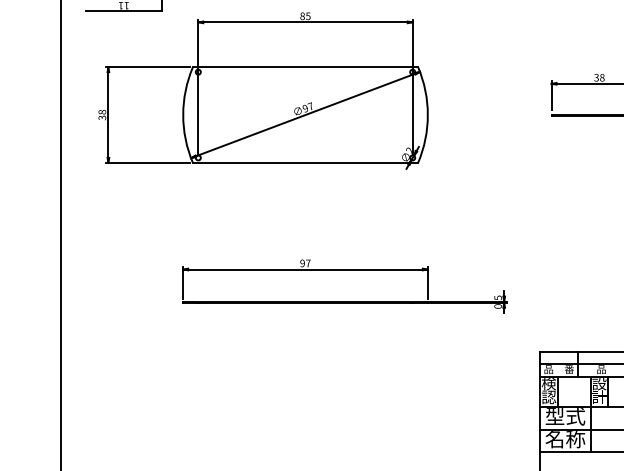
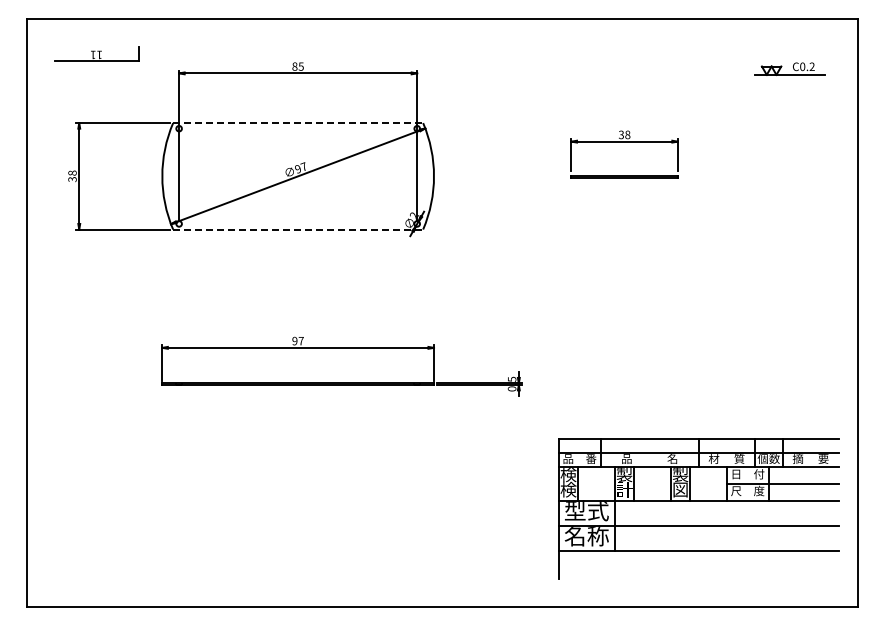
line: (305, 67) -> (298, 123), solid -> dashed
line: (305, 162) -> (298, 229), solid -> dashed
text: (599, 383) -> (624, 474), 設 -> 製
text: (548, 397) -> (568, 489), 認 -> 検

